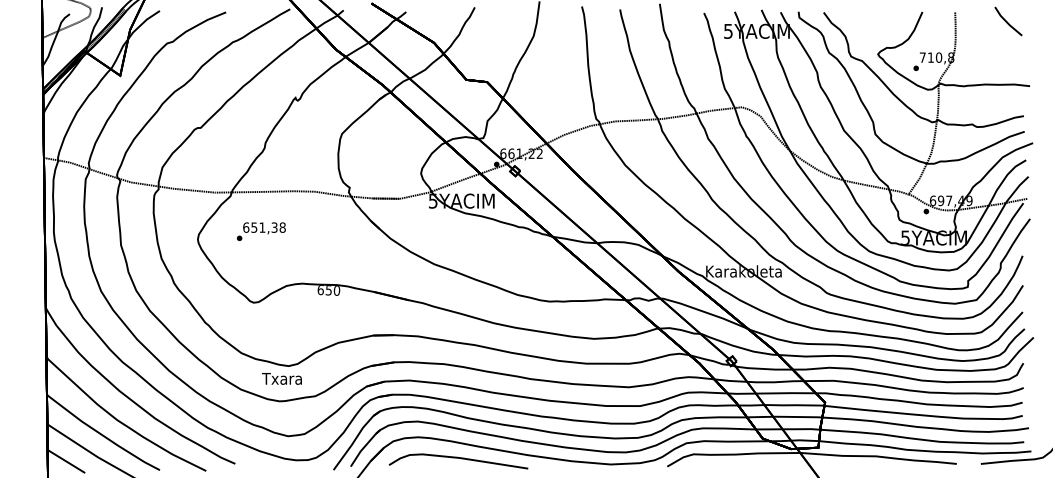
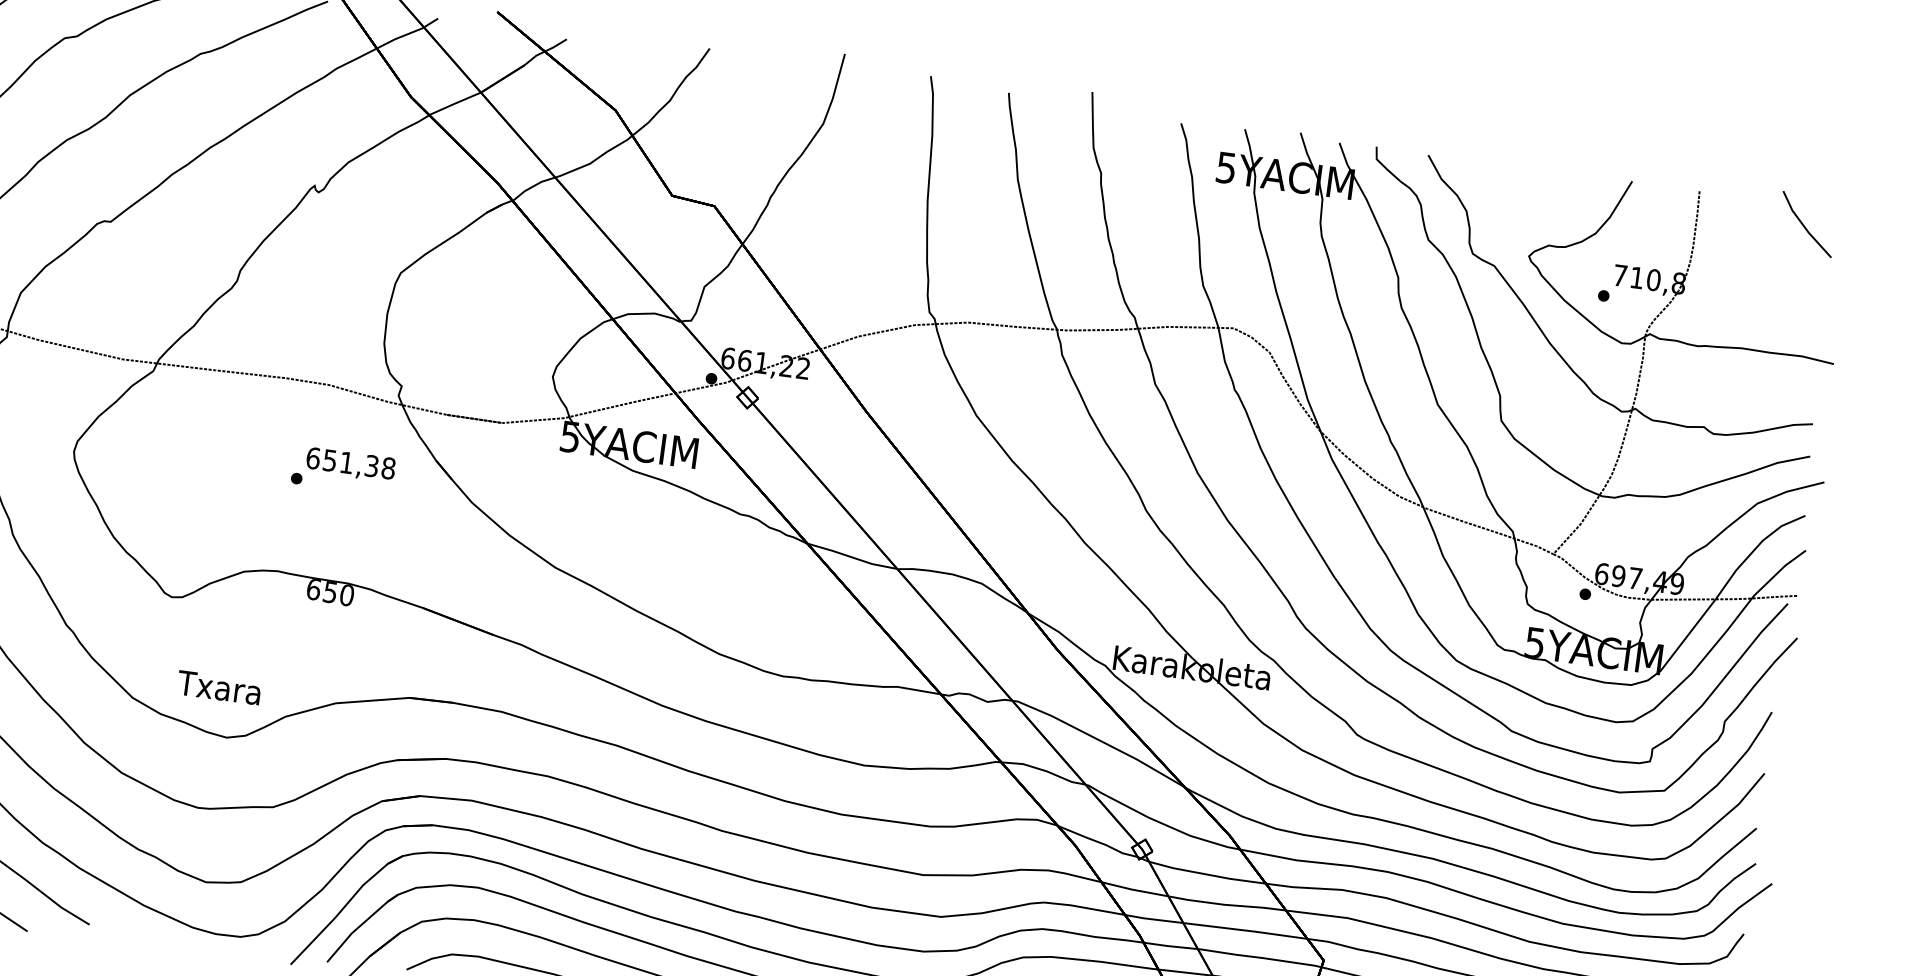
text: (260, 231) -> (341, 470), moved
text: (281, 378) -> (218, 686), moved

